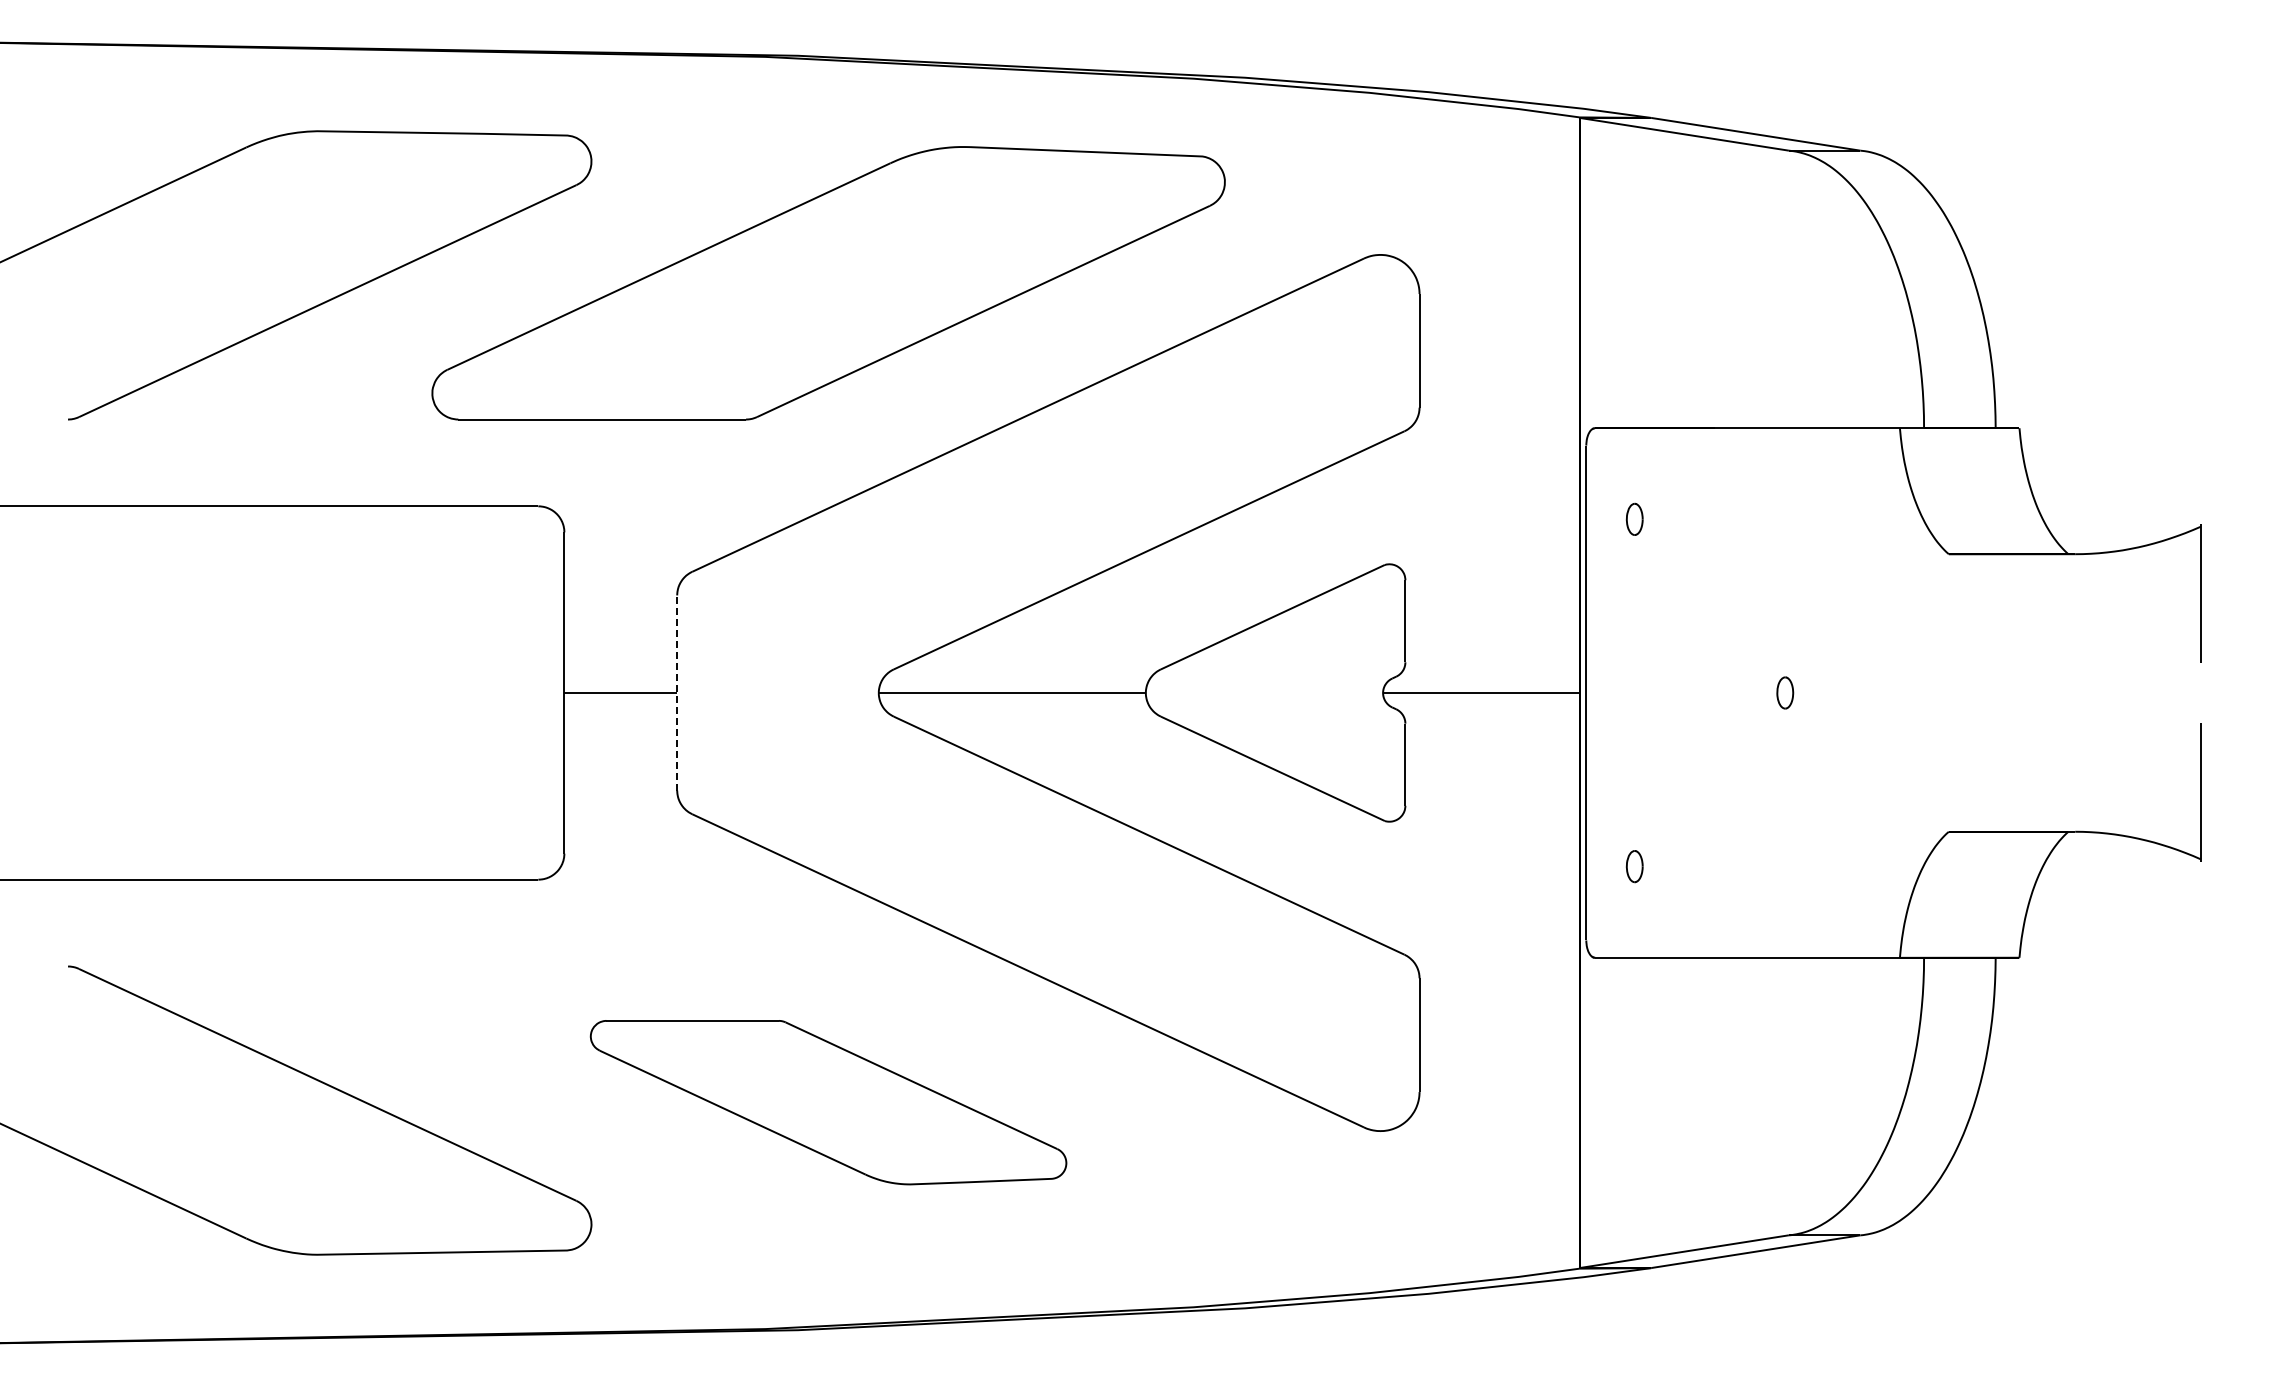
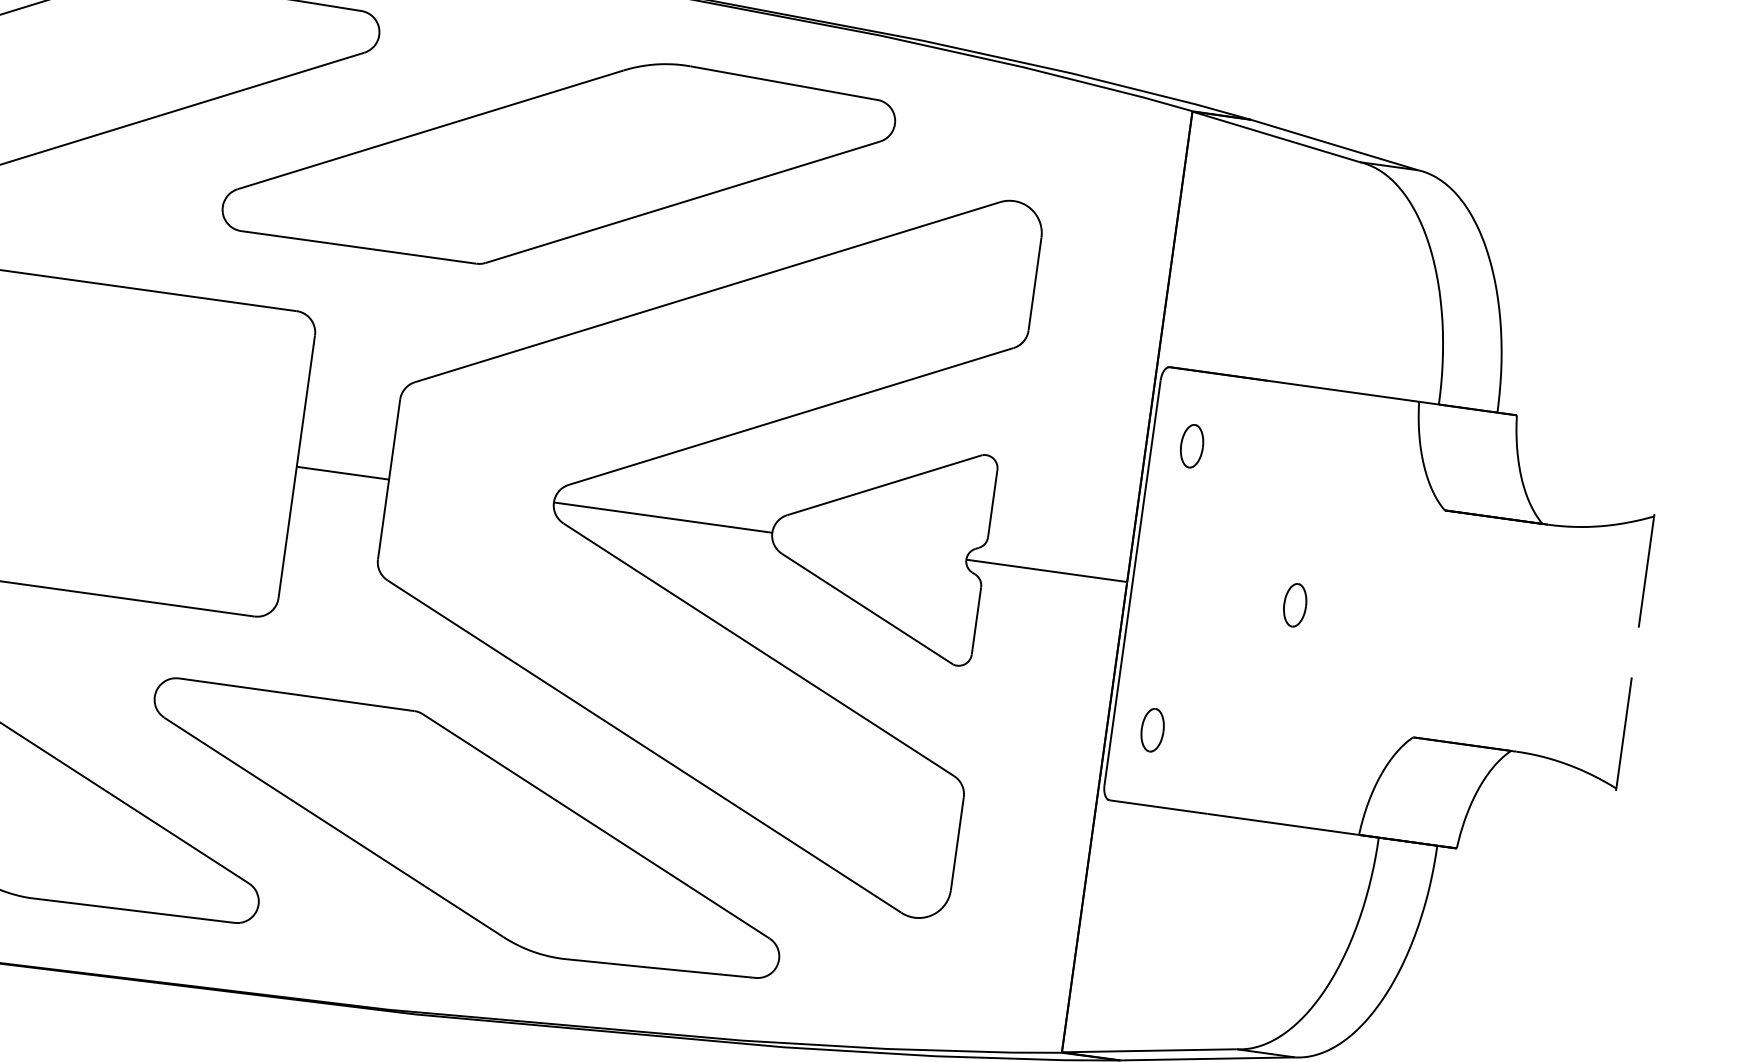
part: (1634, 519) -> (1191, 446), size x1.67
part: (1785, 692) -> (1295, 604), size x1.67
line: (677, 693) -> (389, 480), dashed -> solid
part: (1634, 866) -> (1152, 730), size x1.67
part: (828, 1102) -> (466, 831), size x1.67

